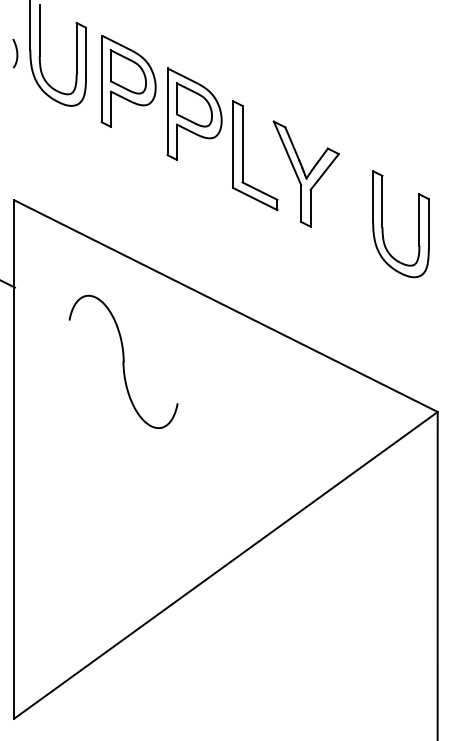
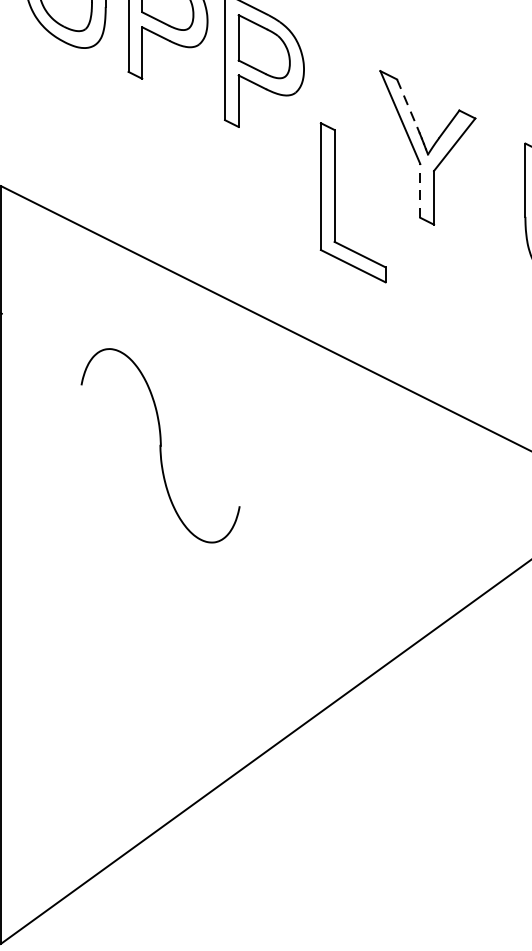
line: (292, 143) -> (407, 103), solid -> dashed
part: (243, 155) -> (335, 202), moved
line: (301, 203) -> (420, 190), solid -> dashed
part: (123, 361) -> (160, 445), moved

